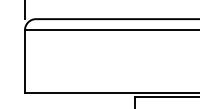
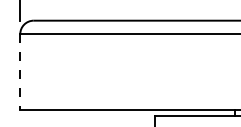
line: (25, 61) -> (20, 72), solid -> dashed

